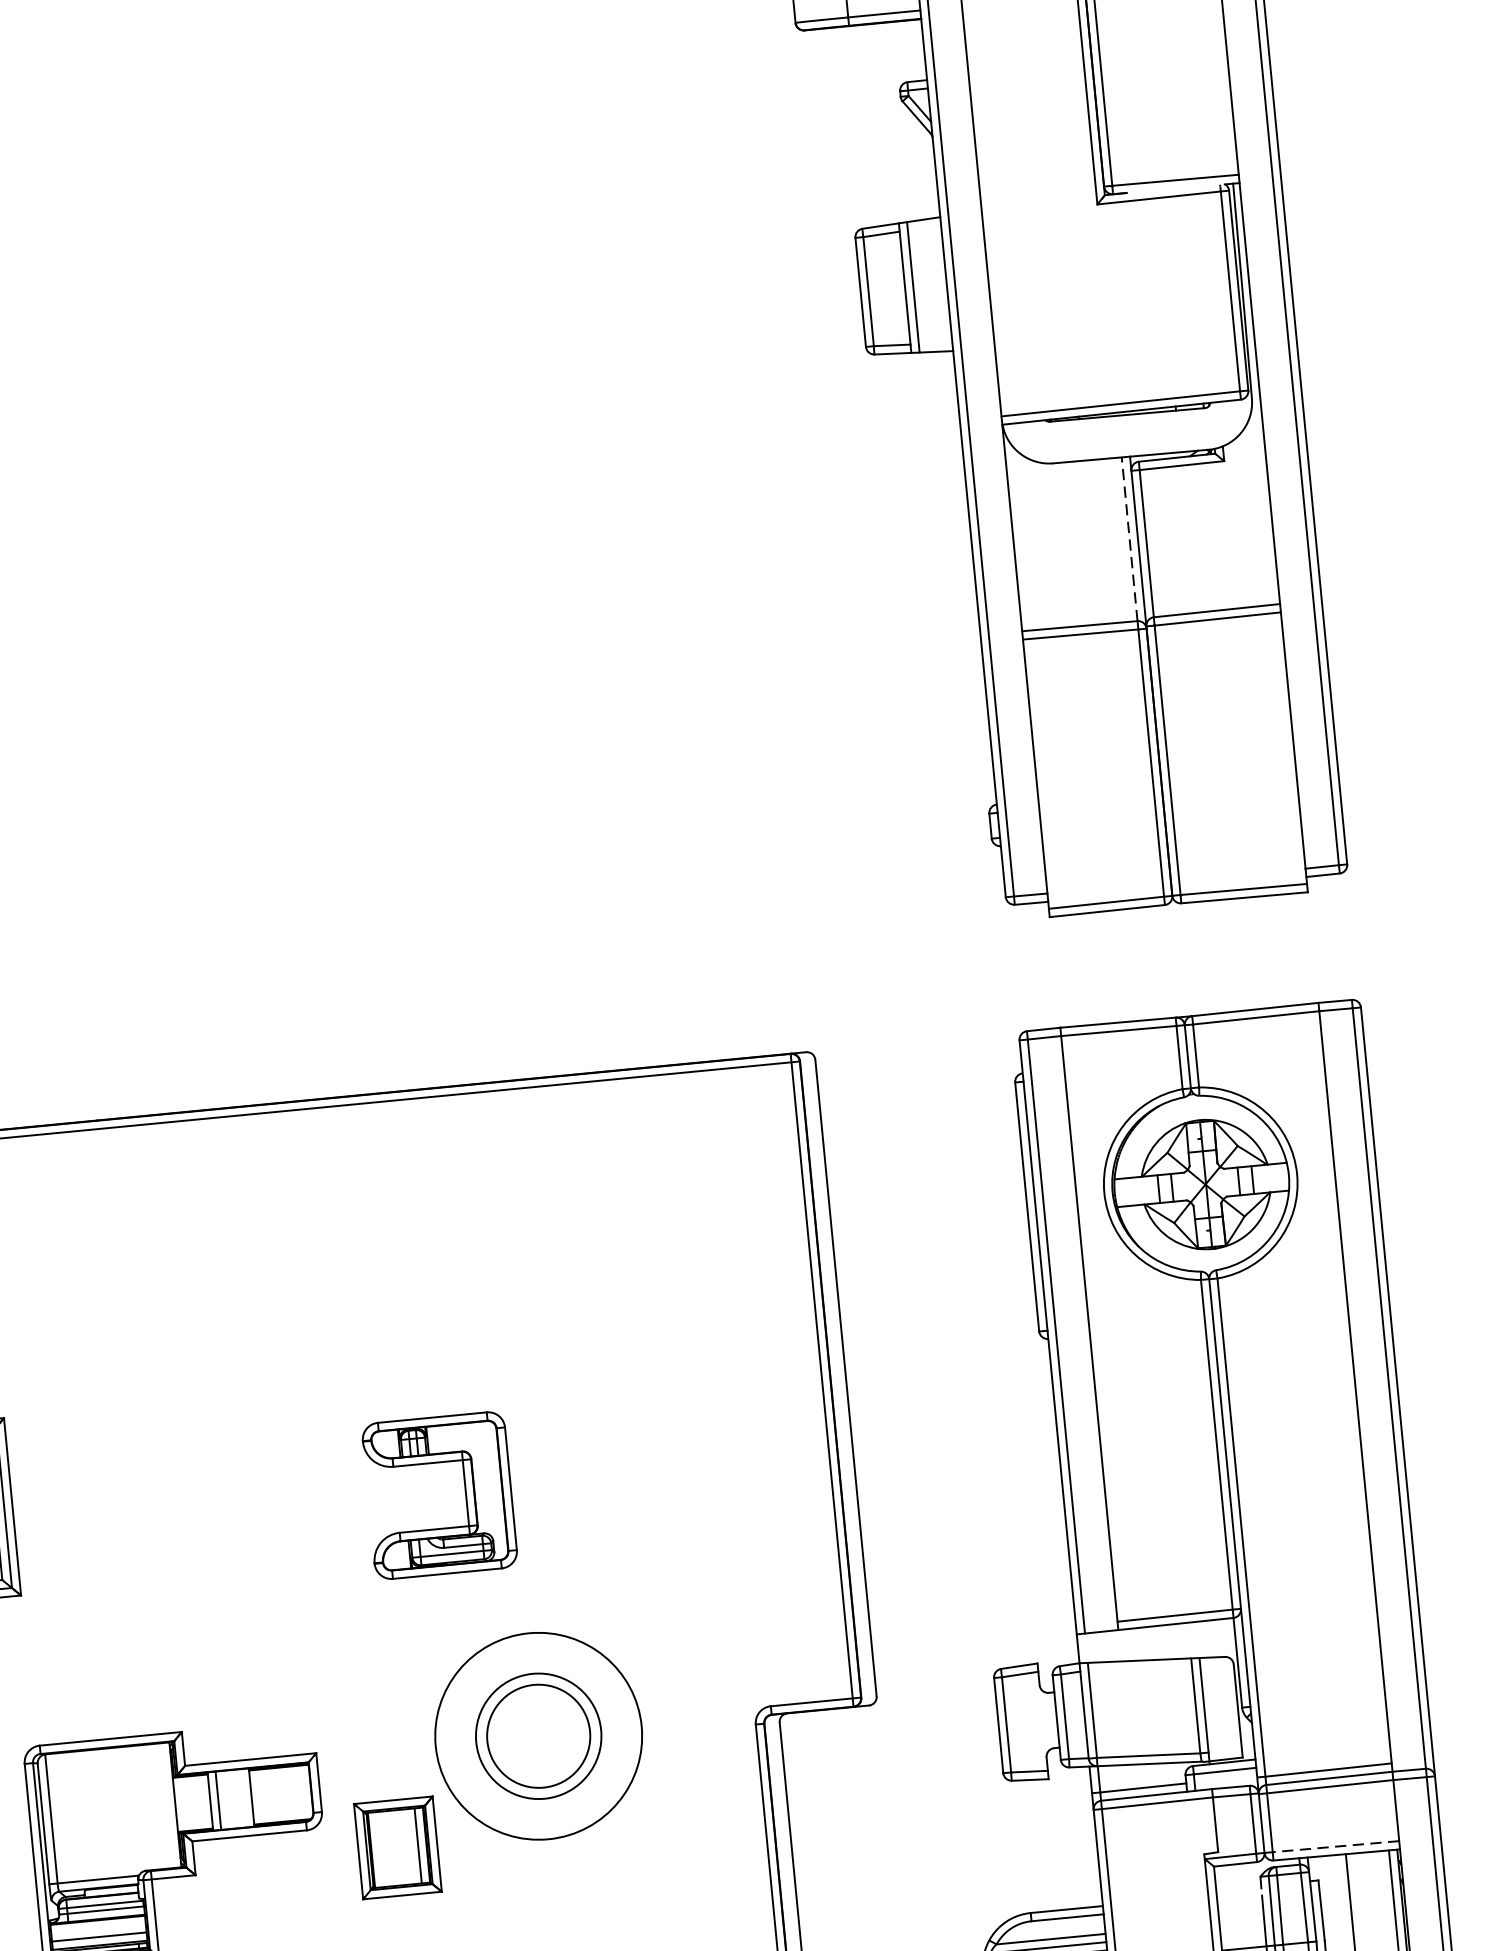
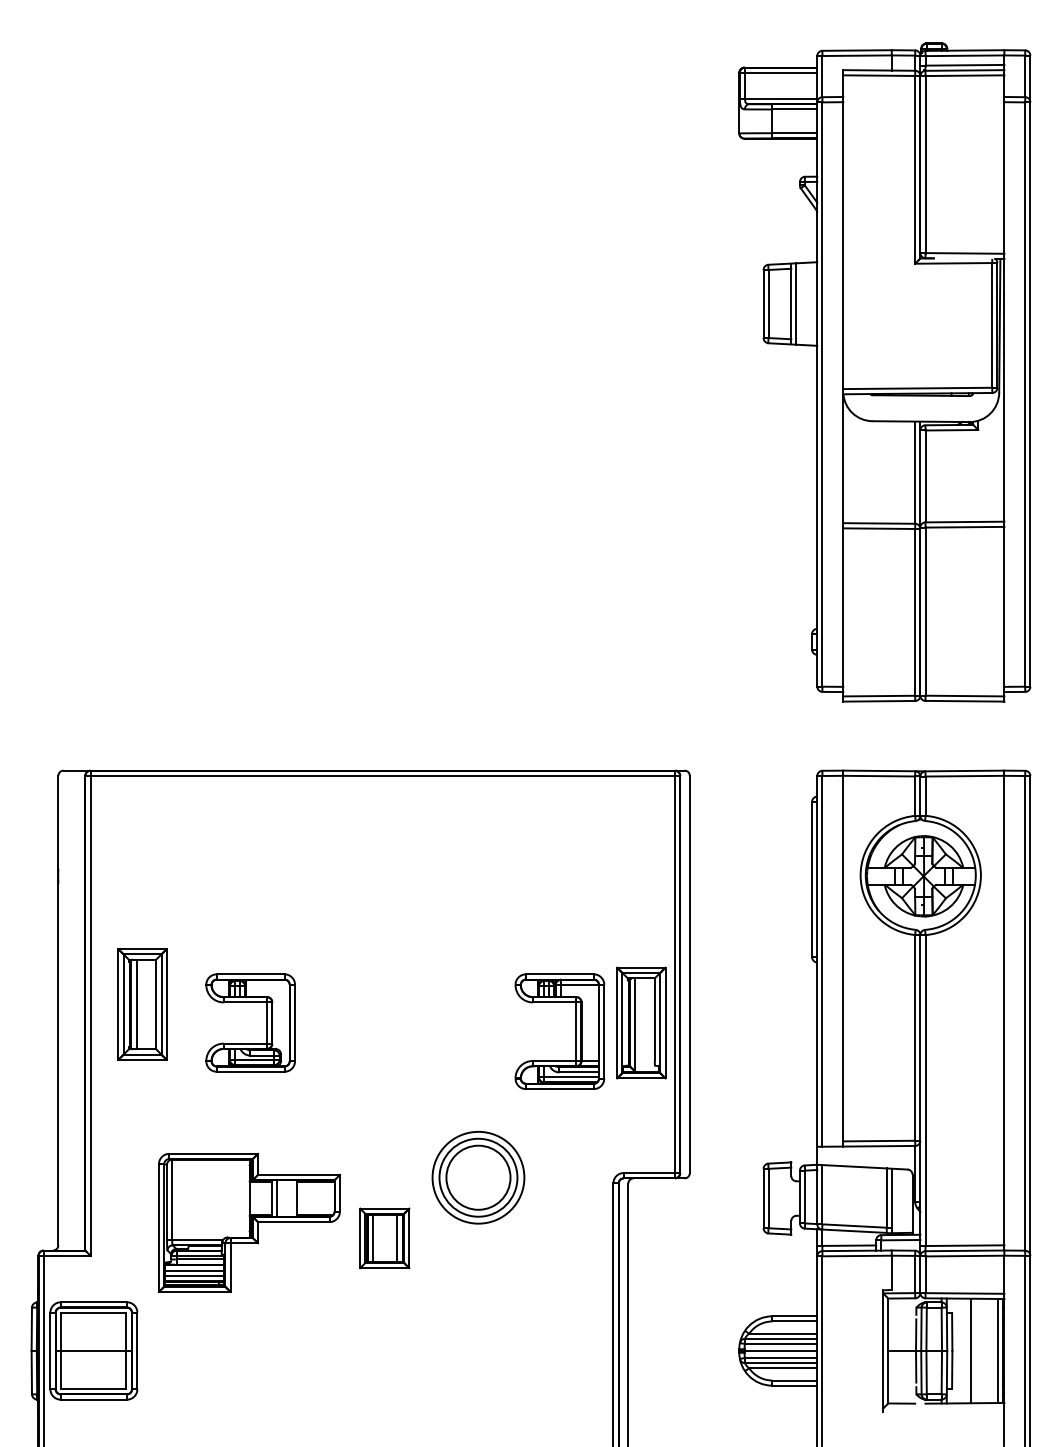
line: (1130, 538) -> (915, 472), dashed -> solid
part: (775, 1462) -> (641, 1022), added
part: (671, 1486) -> (575, 1031), added
part: (465, 1492) -> (266, 1022), moved
circle: (538, 1735) -> (478, 1177), size x0.71
line: (1335, 1846) -> (964, 1293), dashed -> solid
line: (379, 1848) -> (373, 1237), added
line: (98, 1928) -> (194, 1270), added

